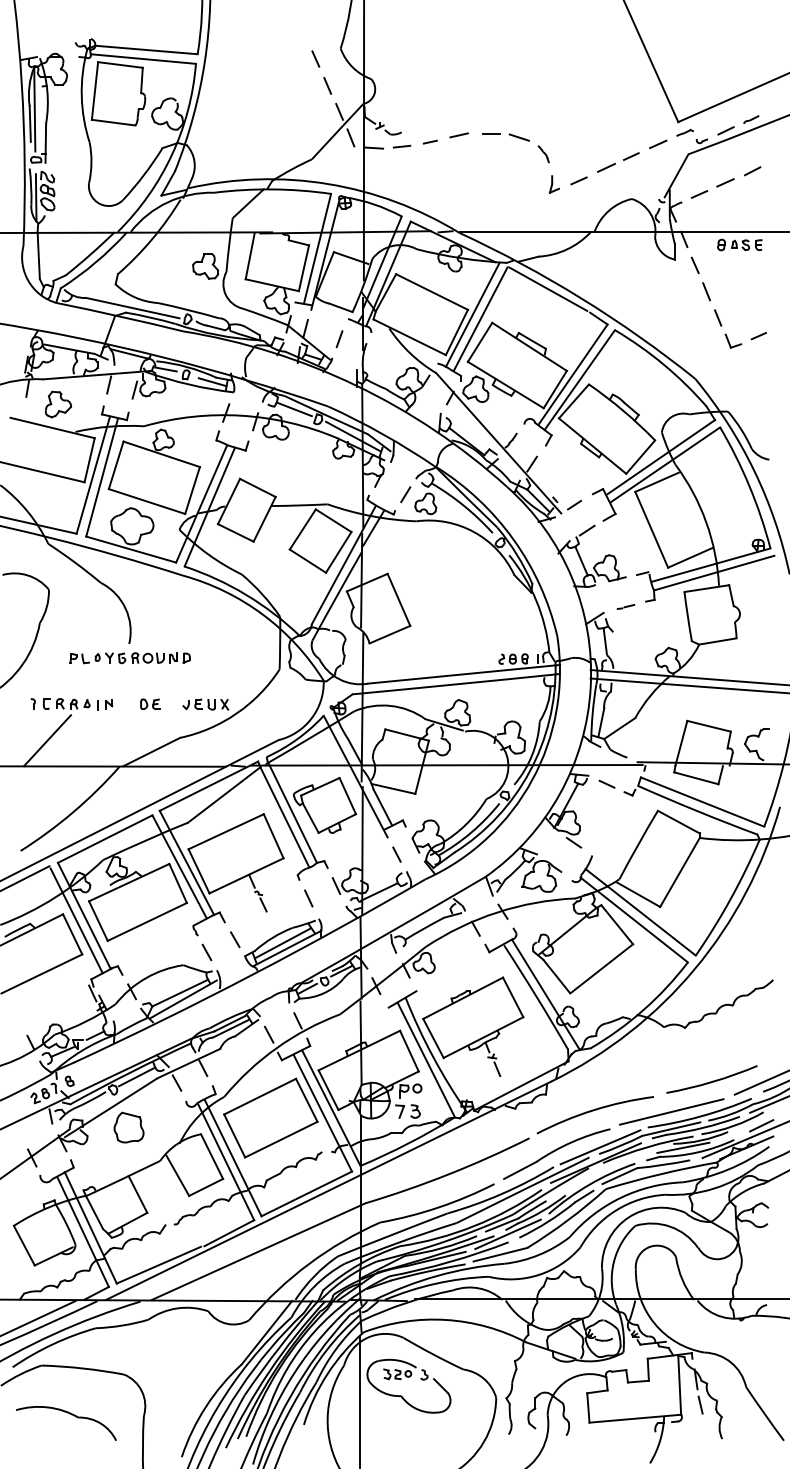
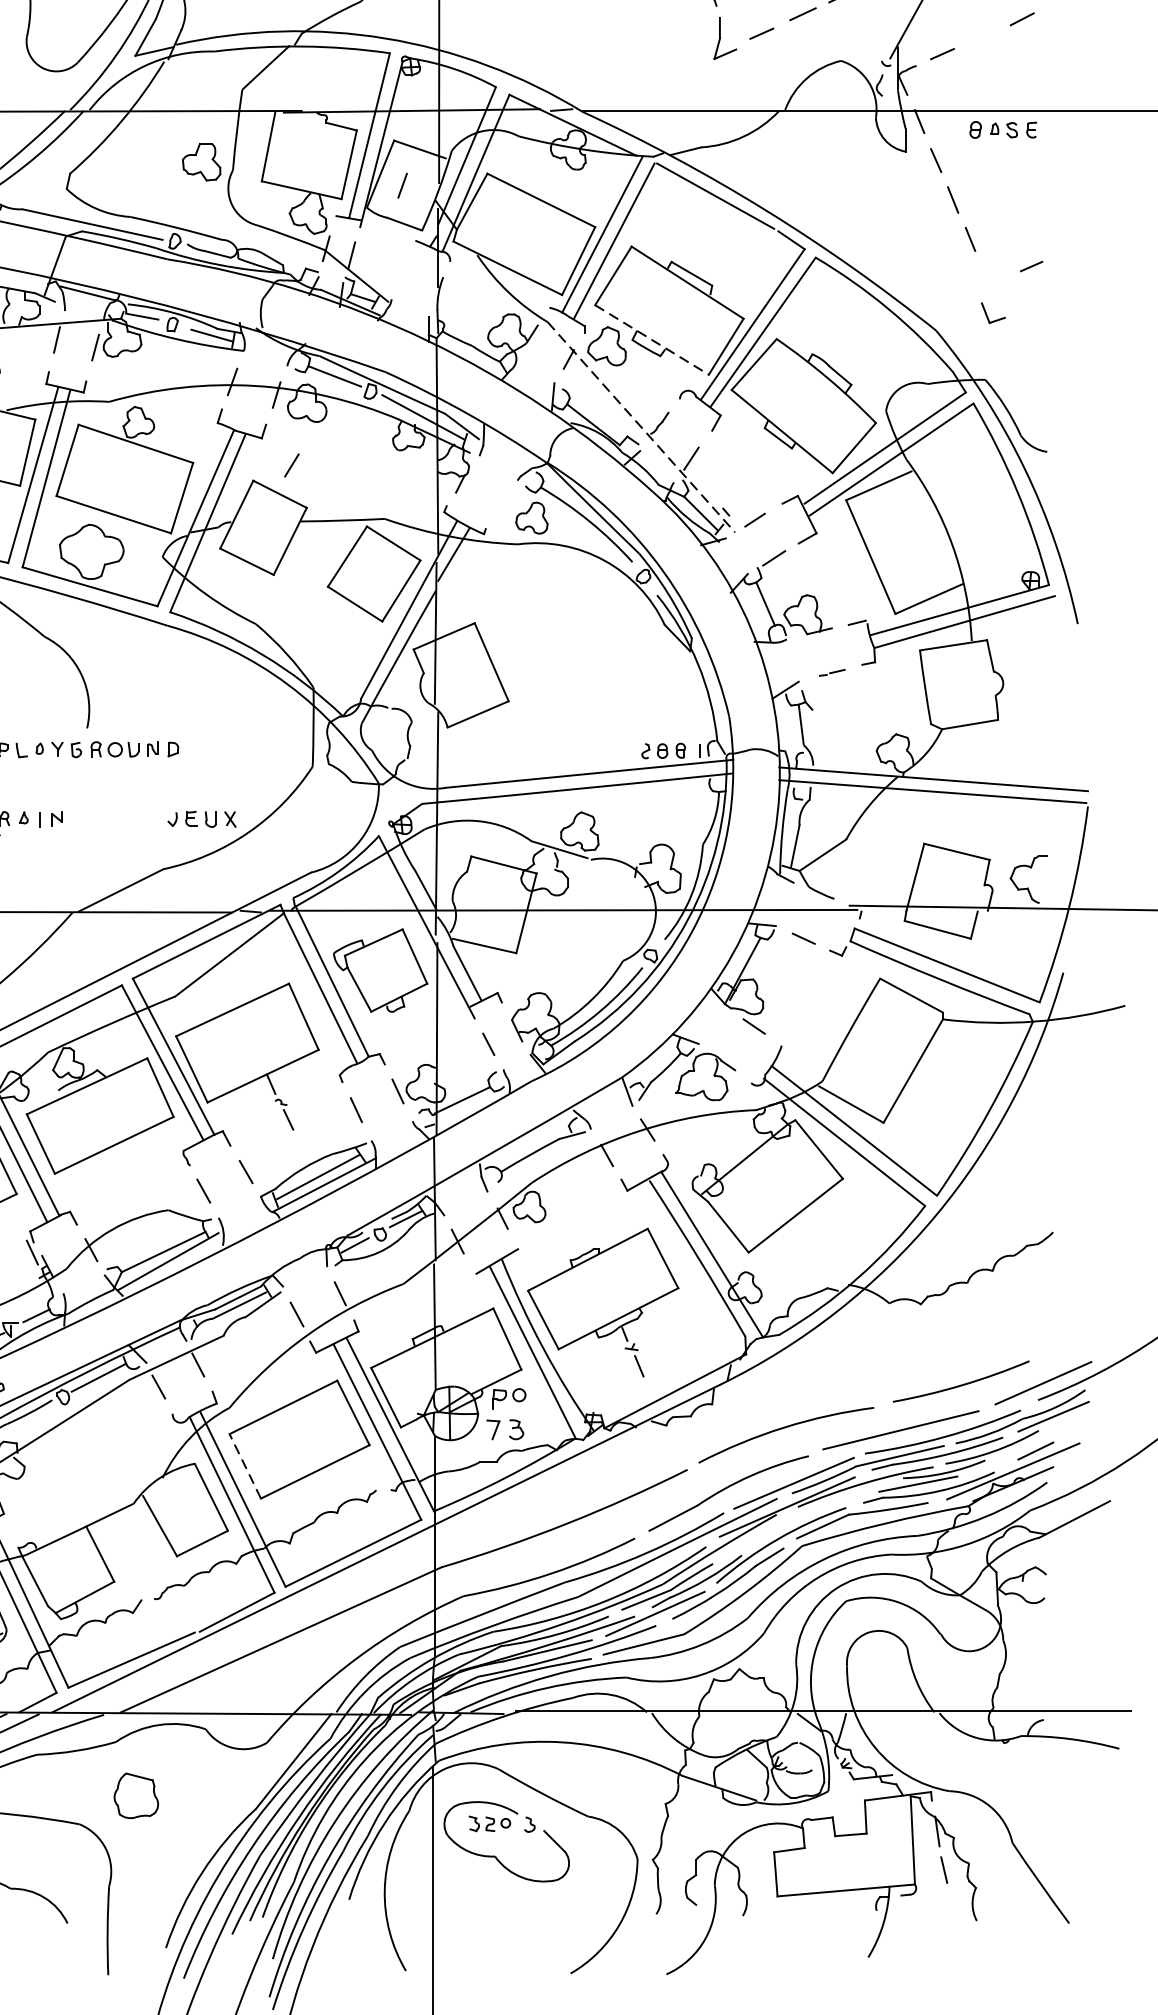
line: (725, 182) -> (981, 36), removed
part: (553, 184) -> (723, 39), size x1.6
line: (339, 339) -> (402, 186), moved
part: (733, 340) -> (993, 312), moved
line: (506, 385) -> (653, 340), solid -> dashed
line: (498, 443) -> (641, 427), solid -> dashed
line: (405, 494) -> (291, 465), moved
part: (150, 703) -> (119, 817), removed
part: (128, 1127) -> (135, 1795), moved
line: (234, 1135) -> (245, 1465), solid -> dashed

